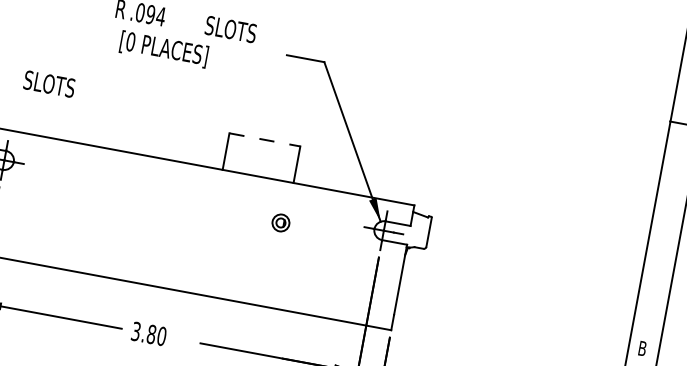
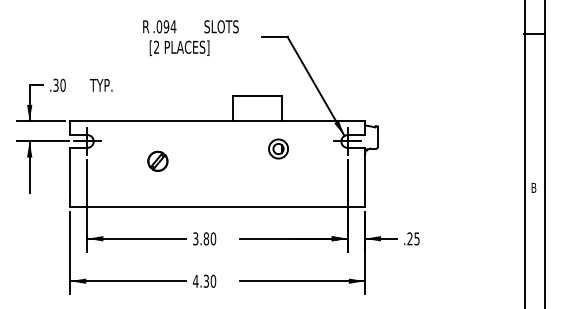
text: (130, 40) -> (156, 46), [0 -> [2
text: (49, 82) -> (107, 84), SLOTS -> TYP.
line: (266, 139) -> (258, 95), dashed -> solid
part: (101, 207) -> (157, 160), added
part: (281, 222) -> (278, 148), size x1.67

